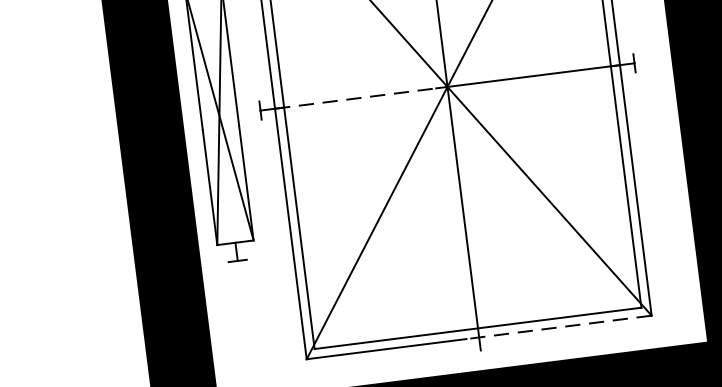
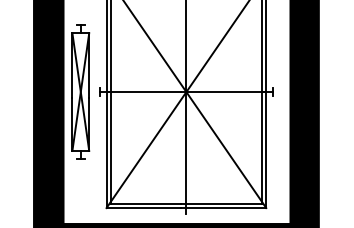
line: (357, 99) -> (144, 92), dashed -> solid
line: (559, 328) -> (223, 208), dashed -> solid

